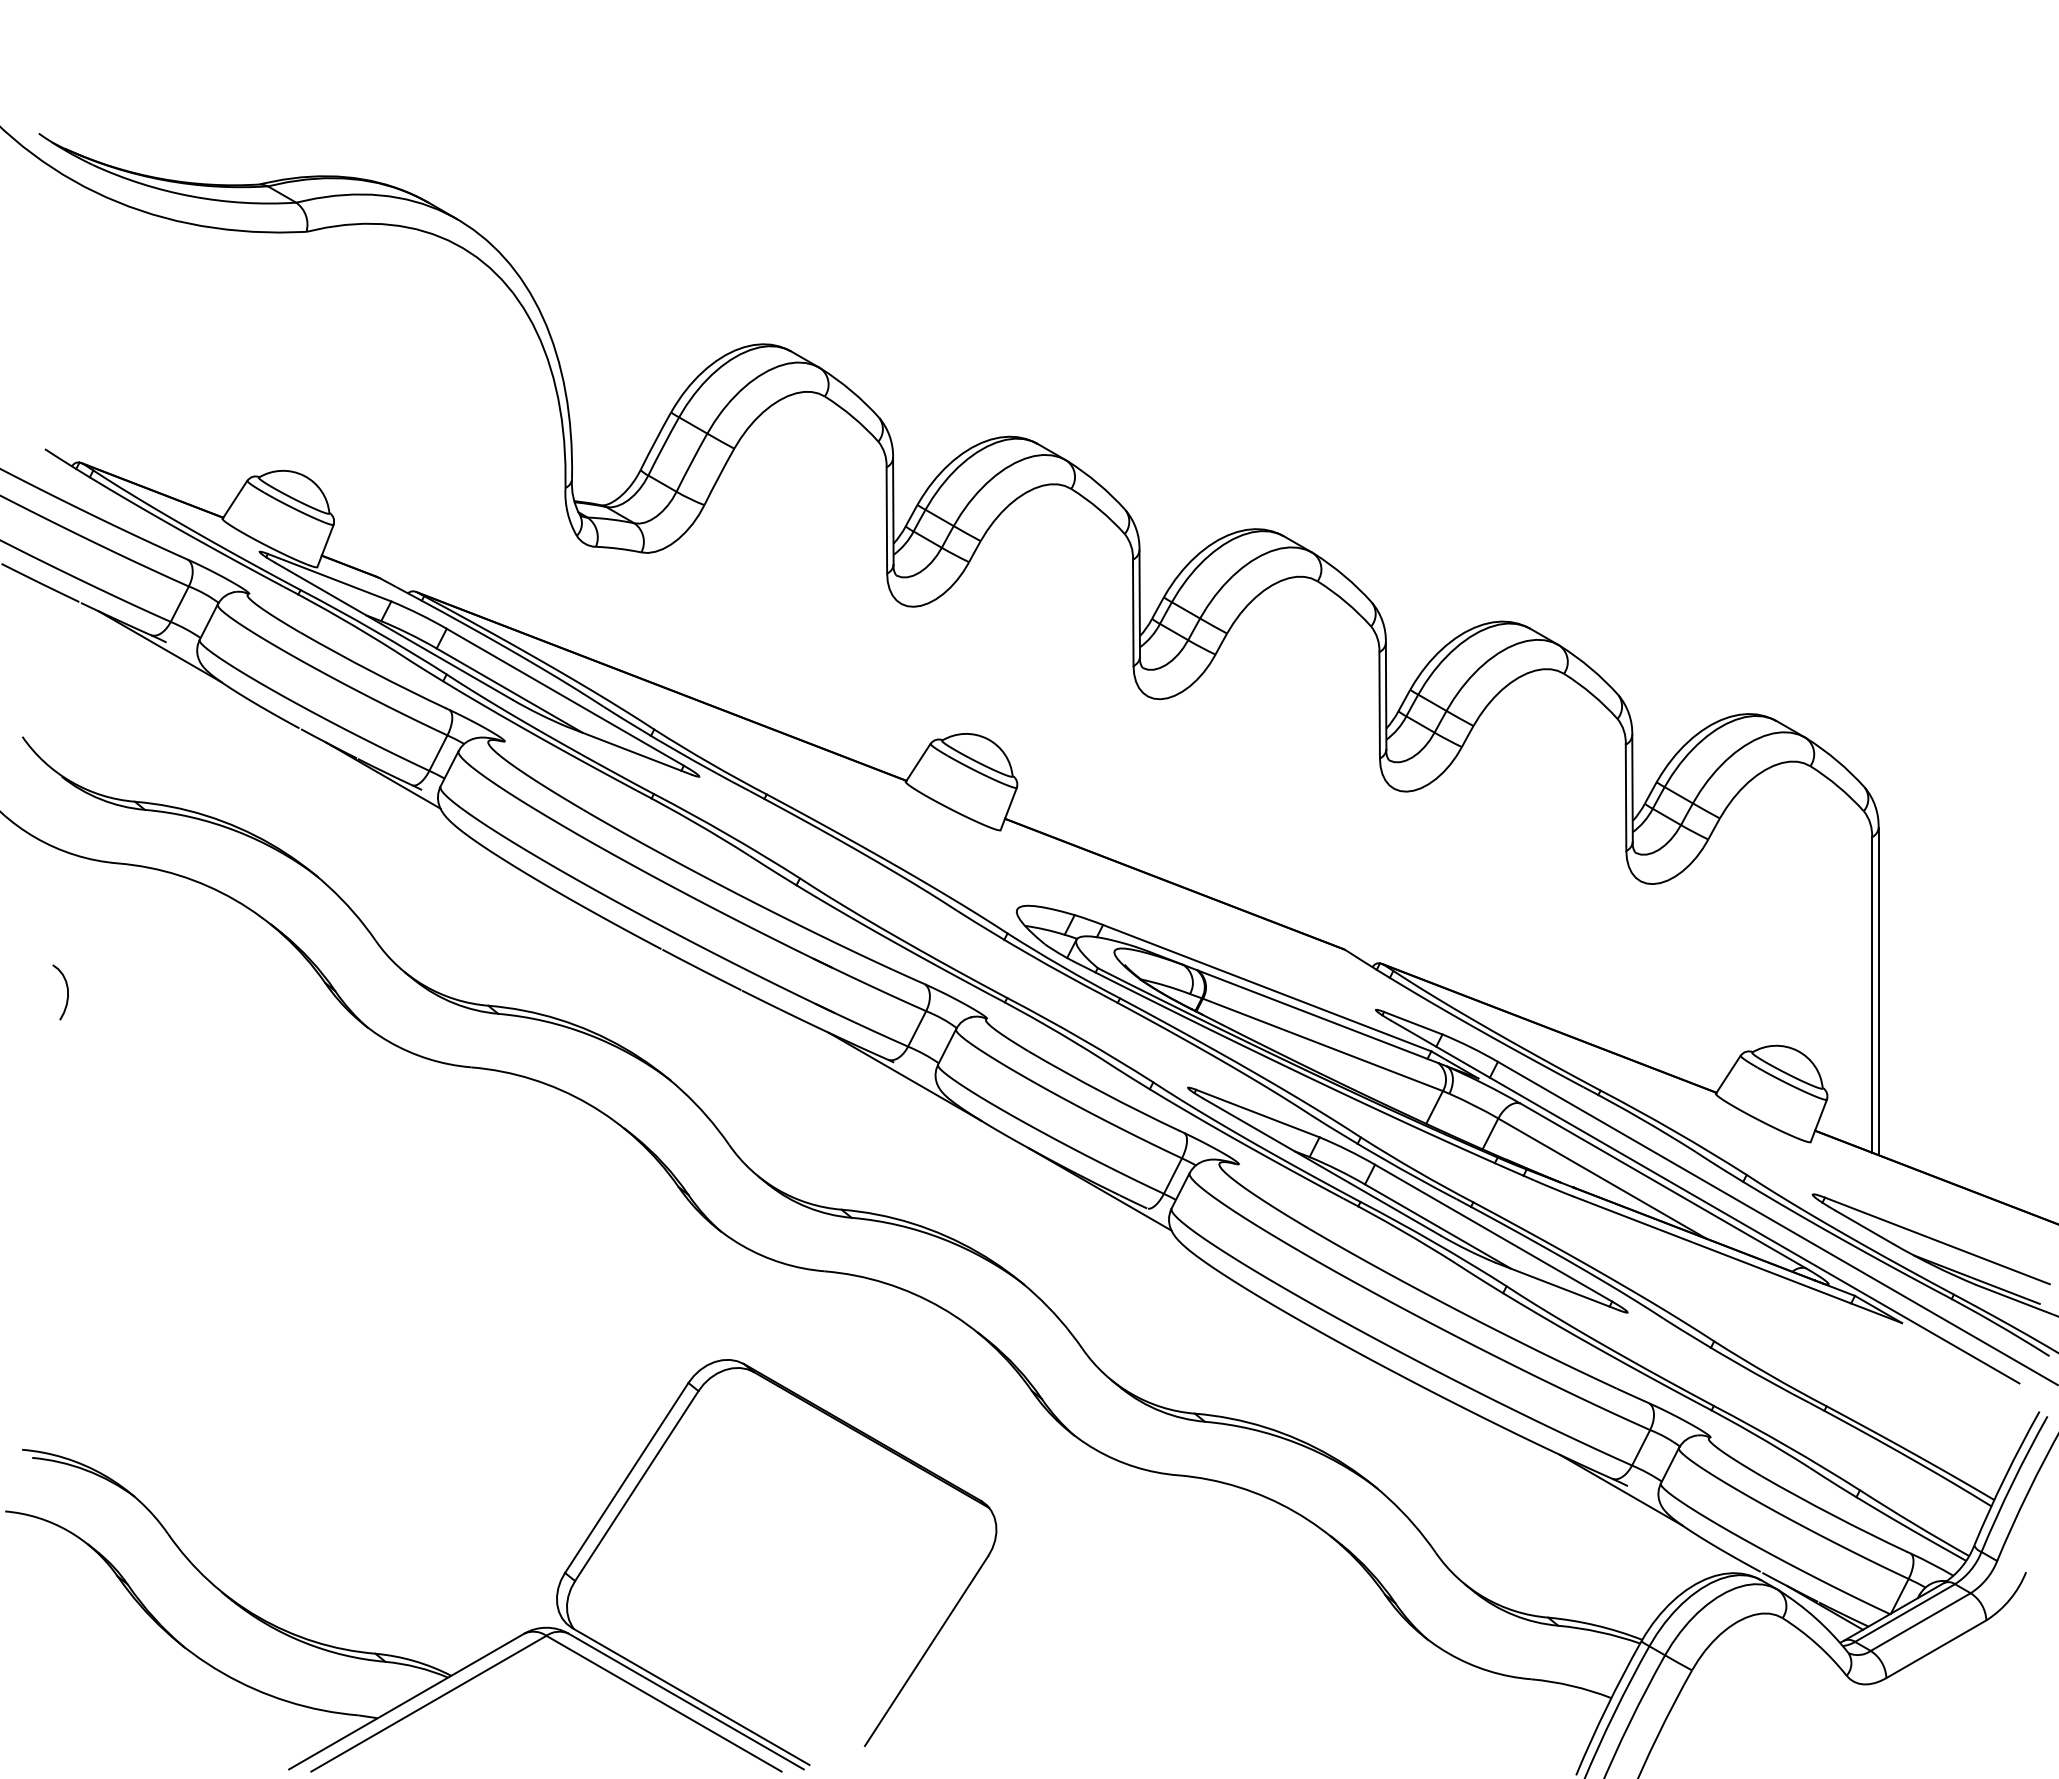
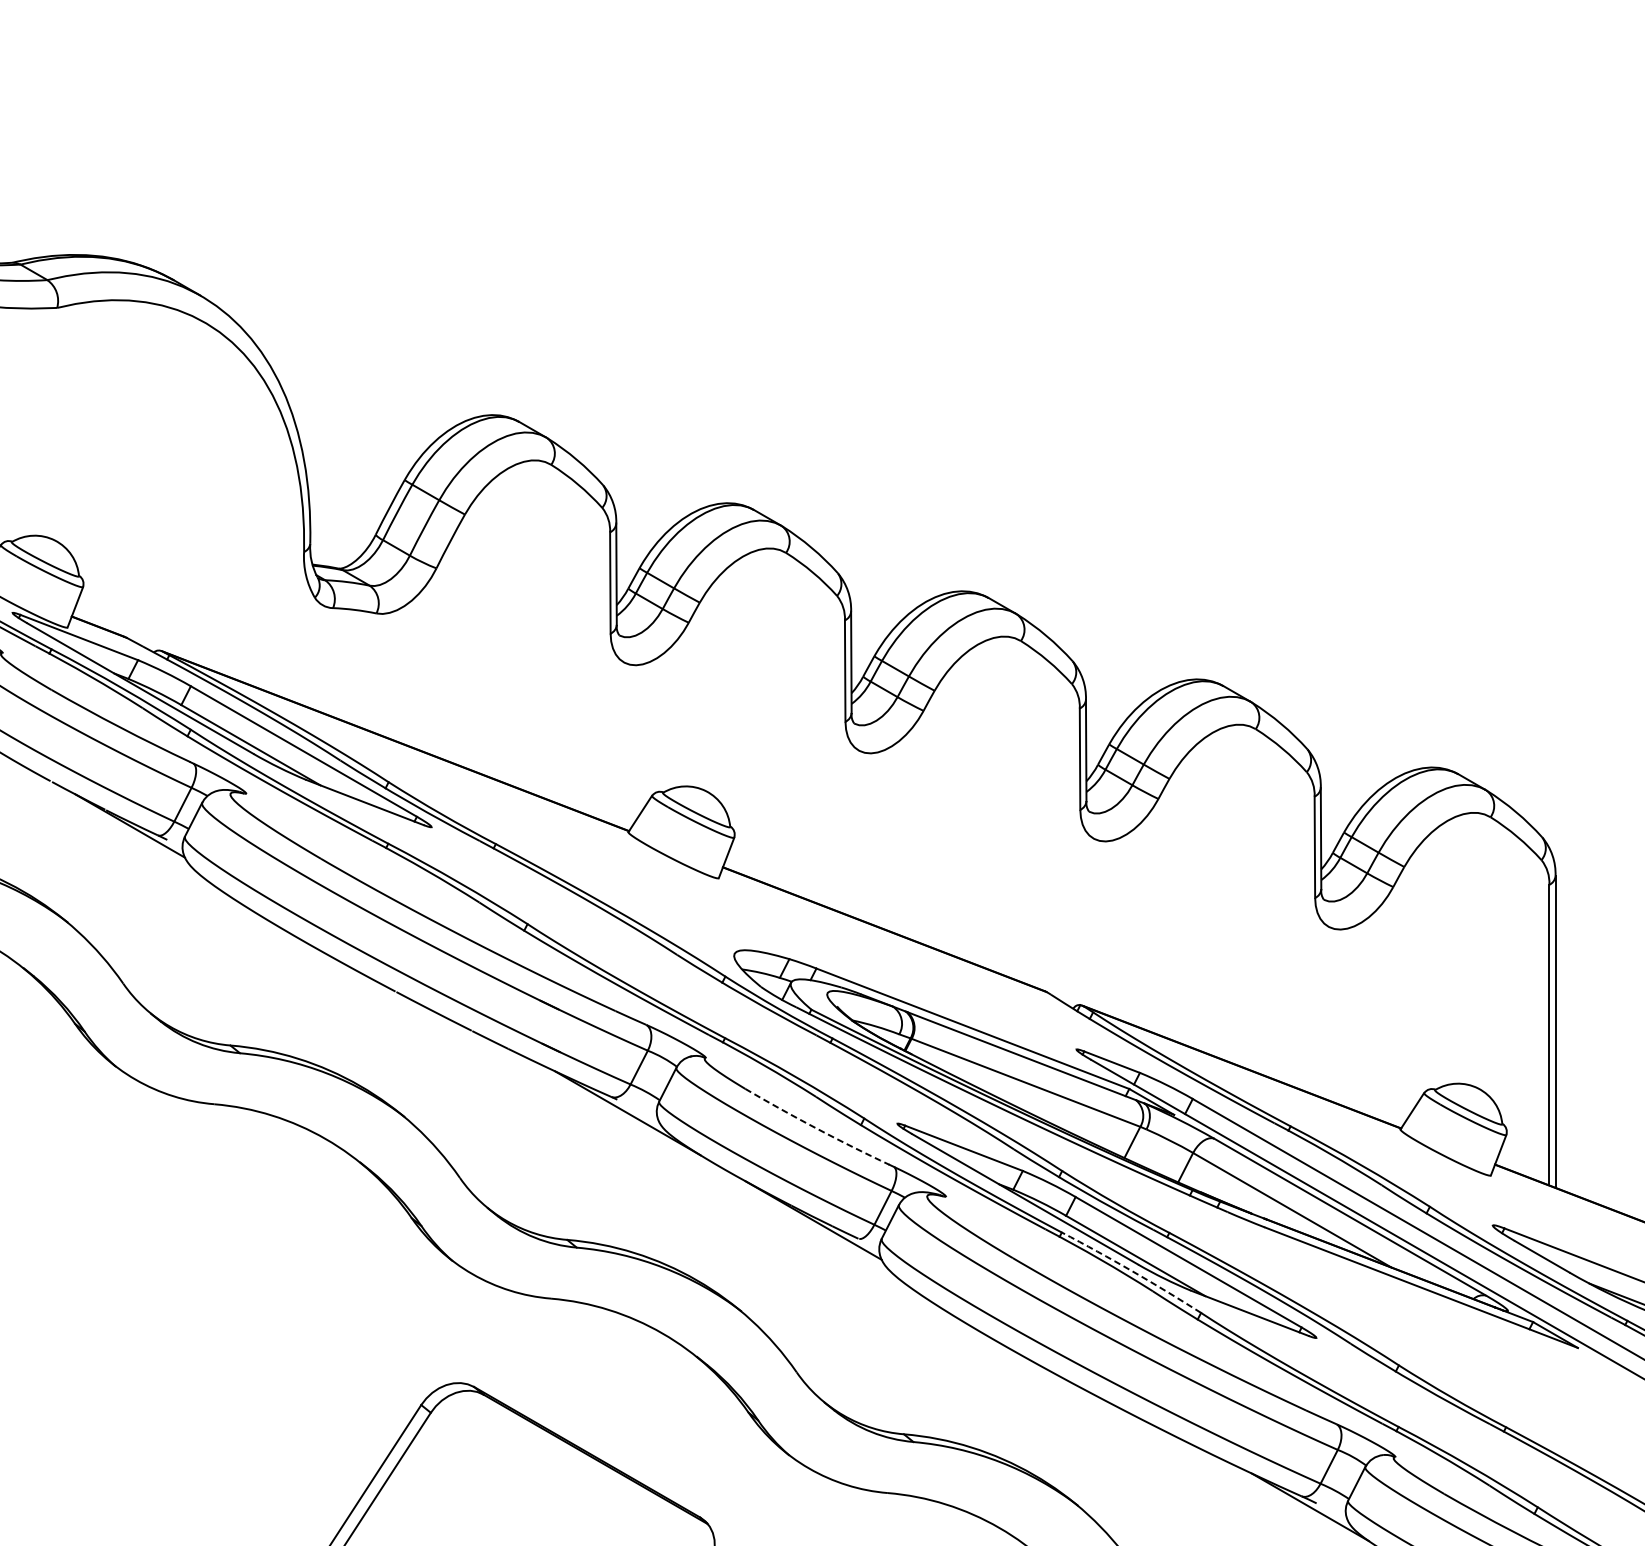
arc: (1103, 1092) -> (816, 1128), solid -> dashed
arc: (1434, 1242) -> (1132, 1271), solid -> dashed

